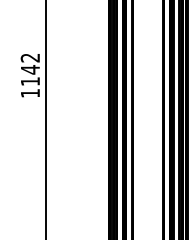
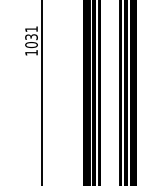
text: (30, 70) -> (31, 37), 1142 -> 1031

